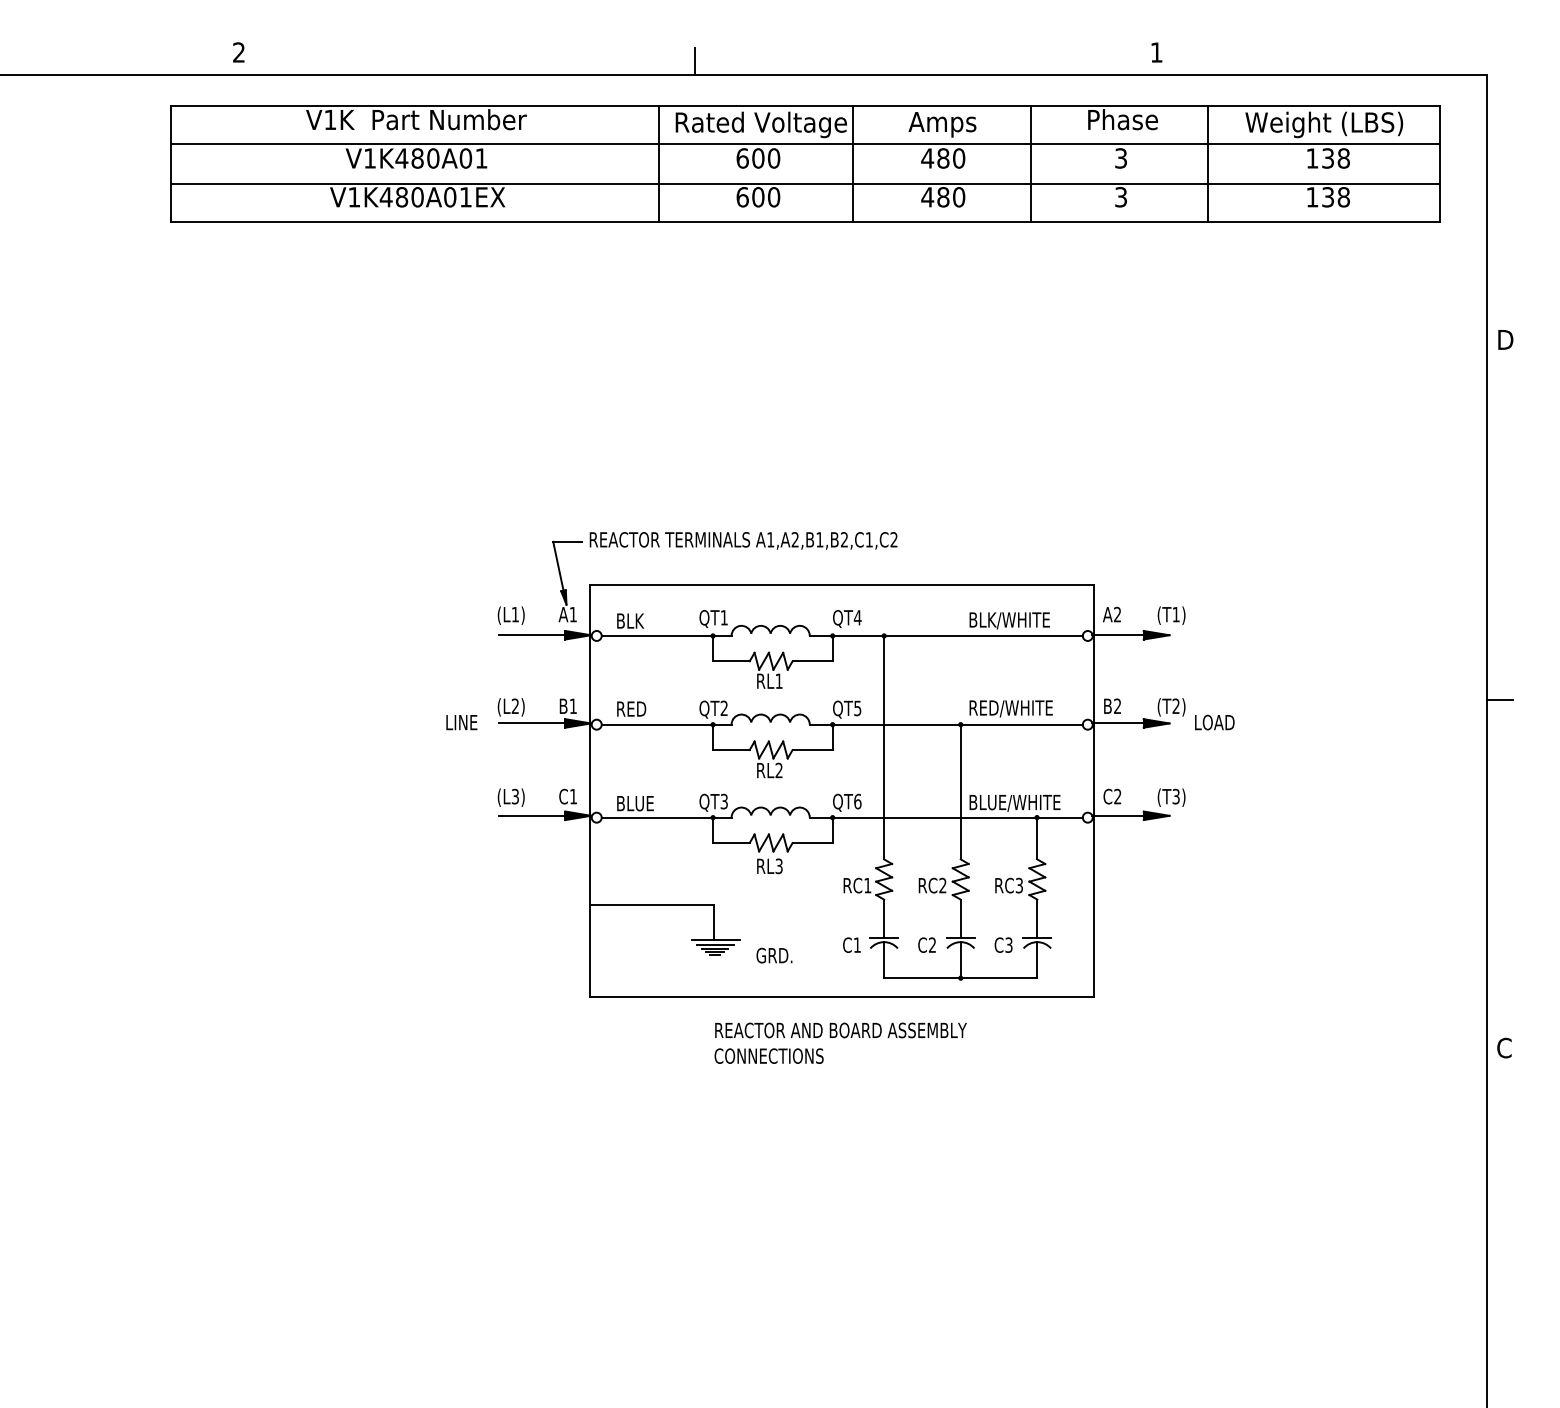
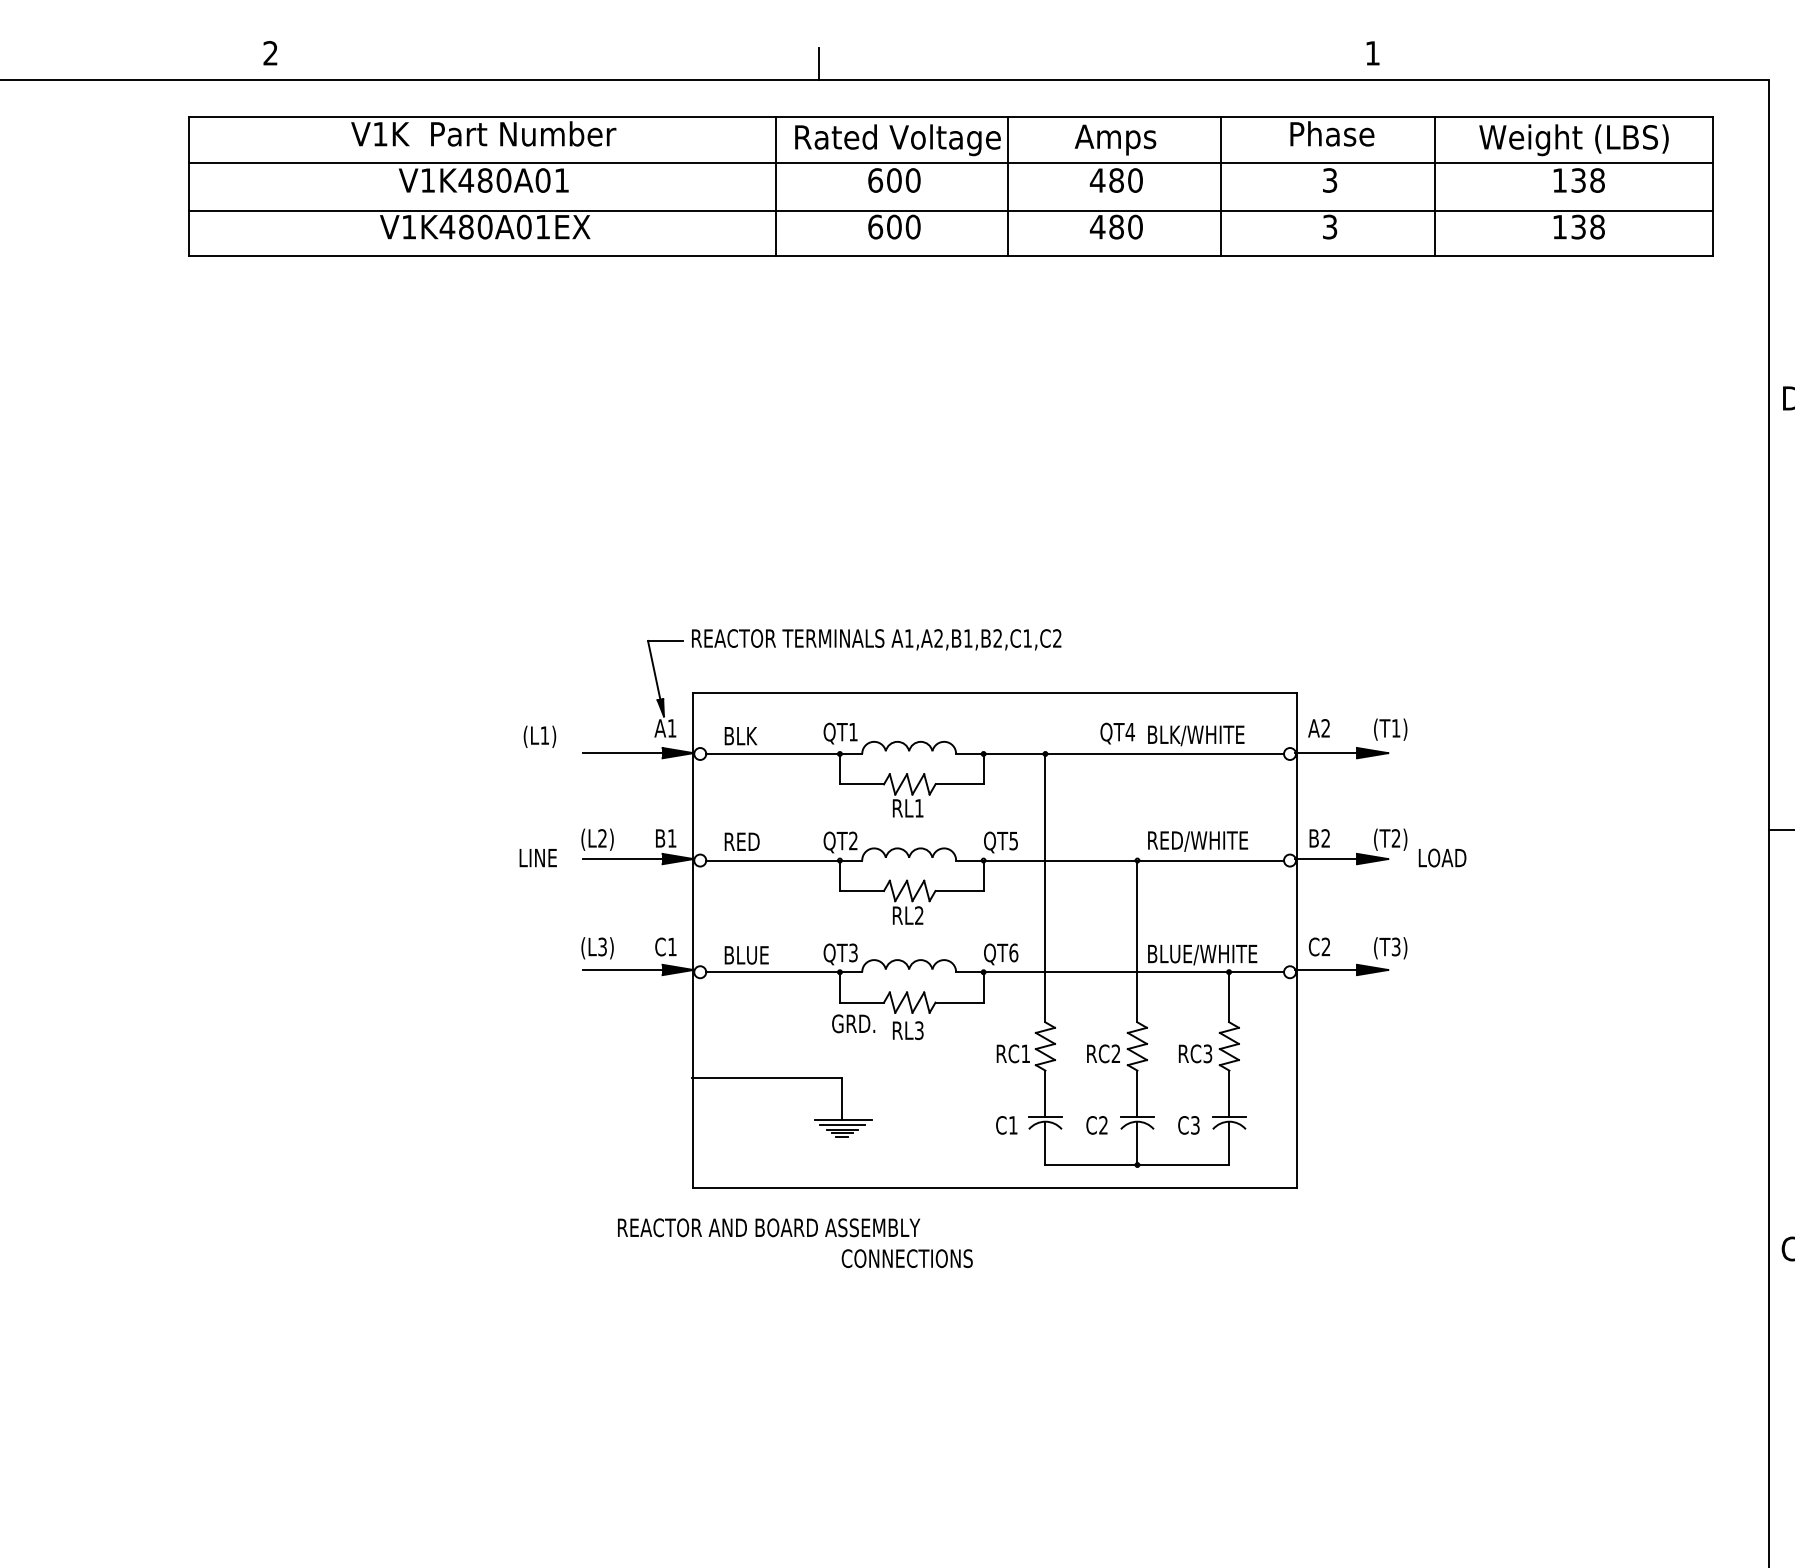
text: (510, 615) -> (539, 736), moved
text: (847, 618) -> (1117, 733), moved
text: (774, 955) -> (853, 1023), moved
text: (840, 1030) -> (768, 1227), moved

